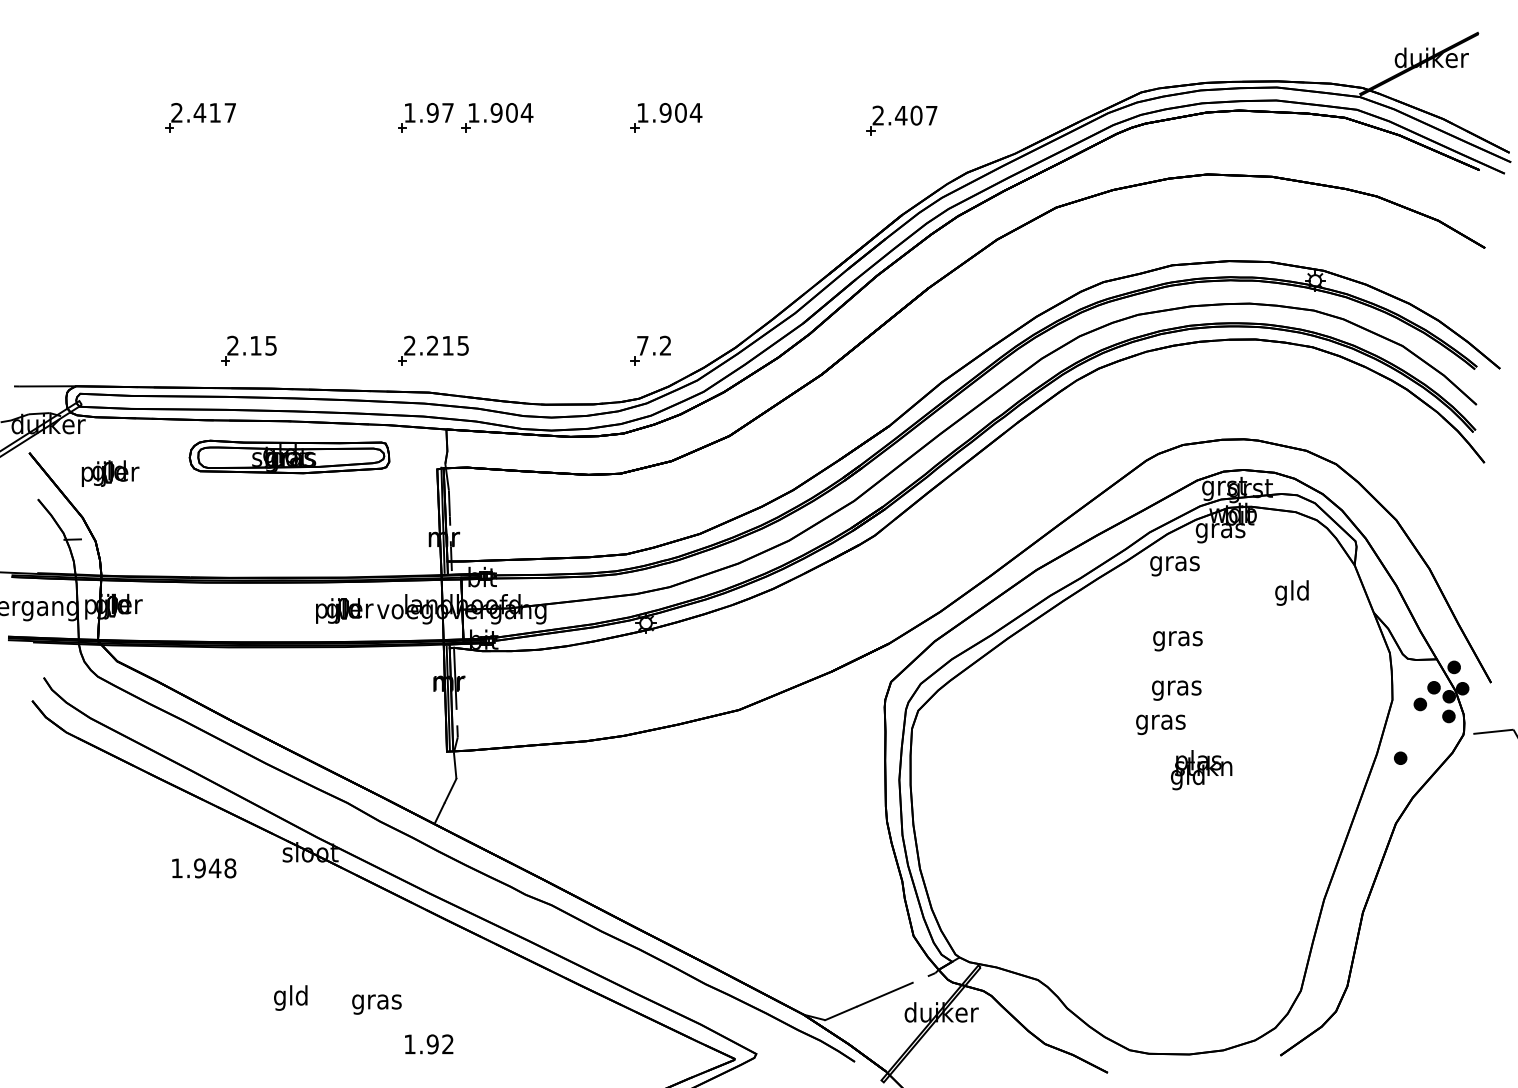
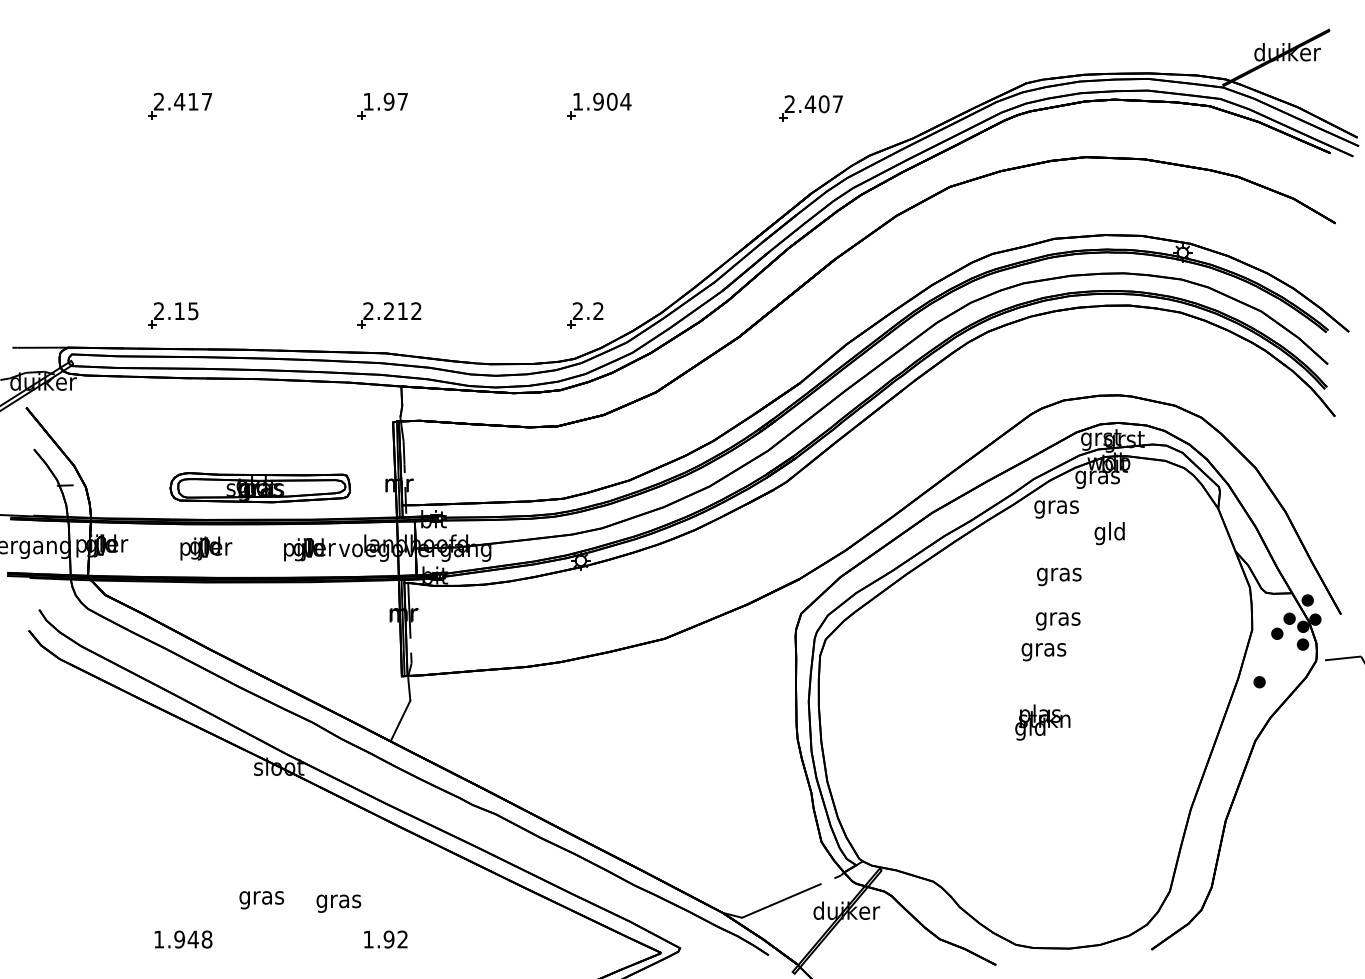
part: (497, 117) -> (447, 105), removed
text: (462, 345) -> (415, 310), 2.215 -> 2.212
text: (642, 345) -> (577, 310), 7.2 -> 2.2
part: (248, 350) -> (172, 315), moved
part: (289, 456) -> (260, 487), moved
part: (110, 473) -> (206, 548), moved
text: (1291, 592) -> (1109, 533), moved
text: (1201, 770) -> (1042, 722), moved
text: (204, 868) -> (183, 939), moved
text: (290, 997) -> (261, 897), gld -> gras

